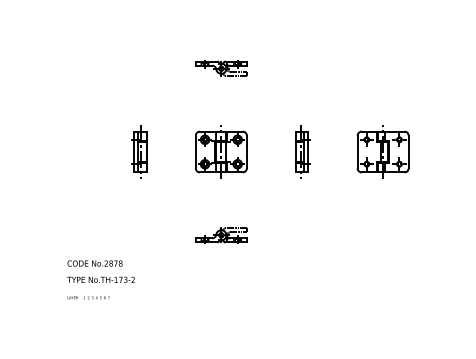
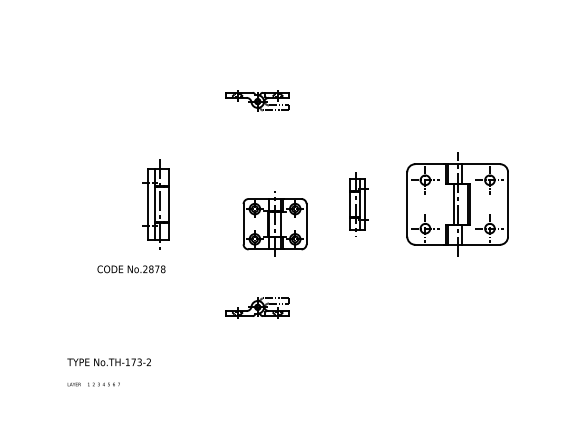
part: (139, 151) -> (156, 203), size x1.4
part: (221, 151) -> (275, 223), moved
part: (382, 151) -> (456, 203), size x1.6
text: (94, 263) -> (130, 269), moved

